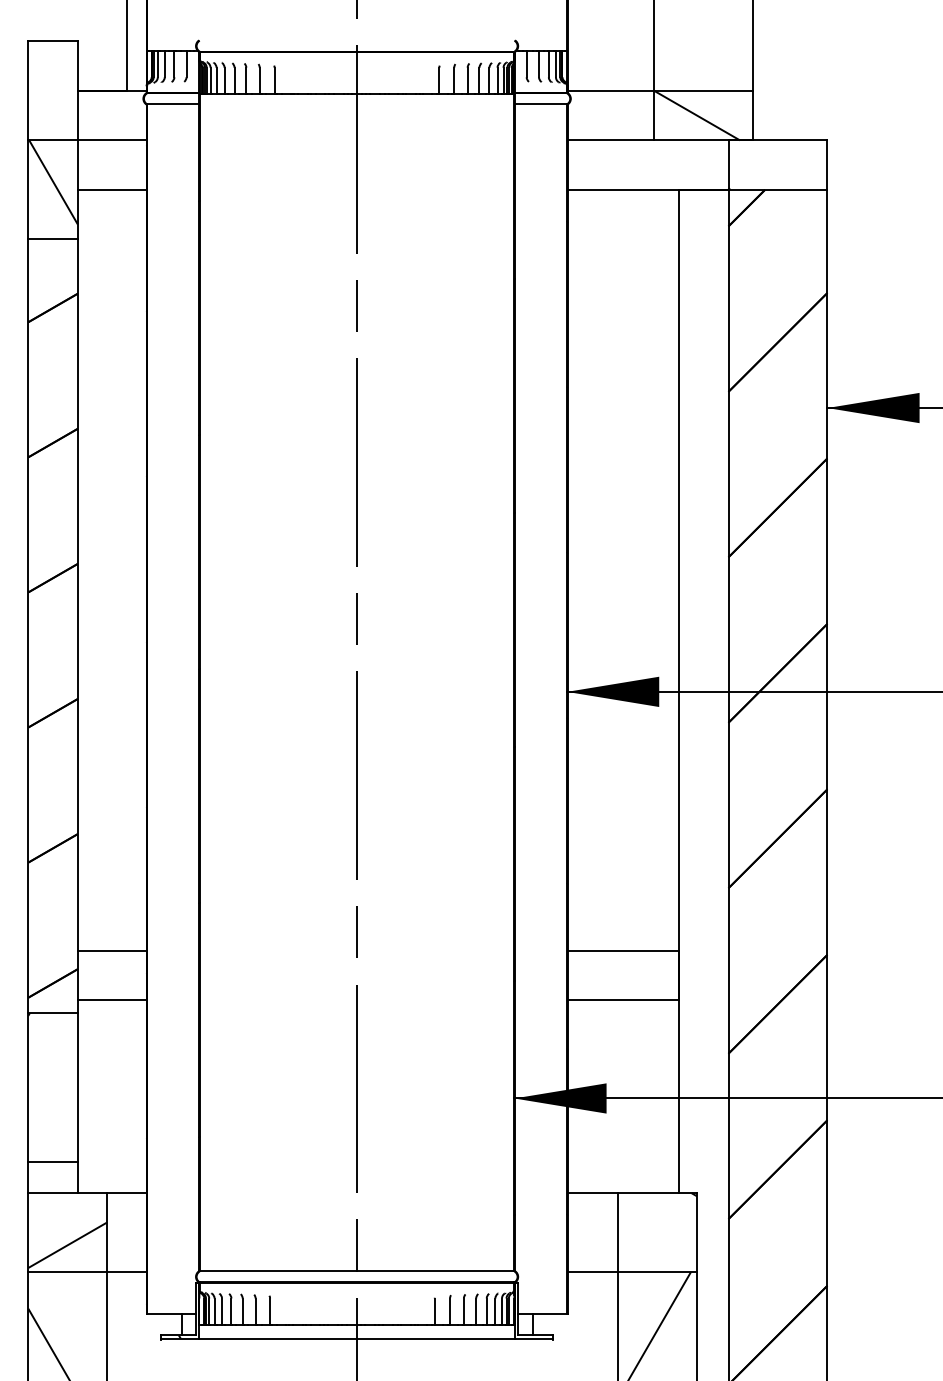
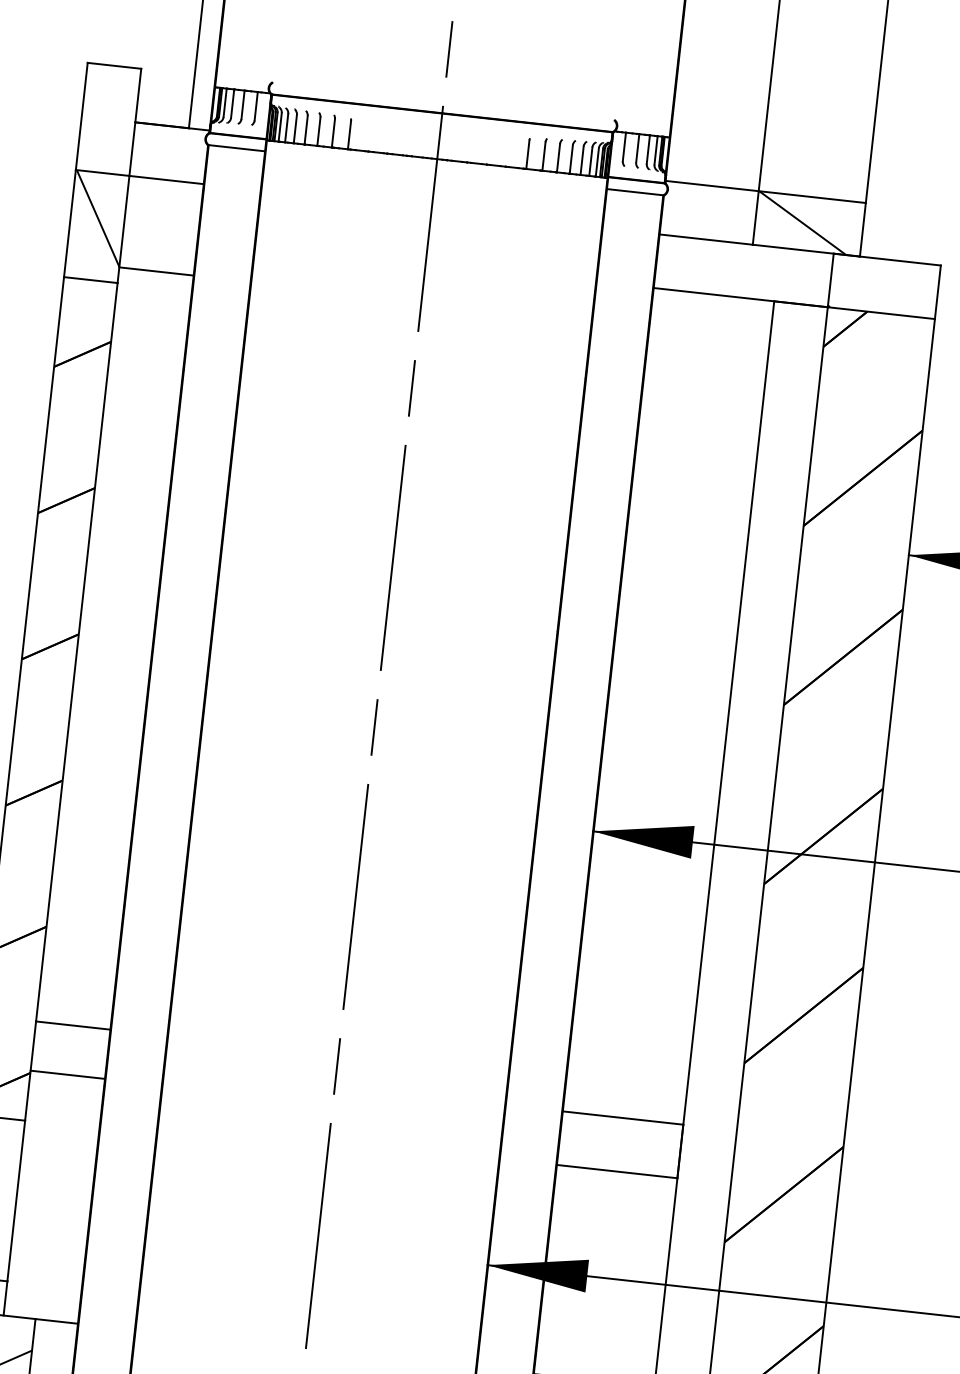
line: (111, 189) -> (155, 270), moved
line: (111, 950) -> (72, 1025), moved
line: (111, 1000) -> (67, 1075), moved

